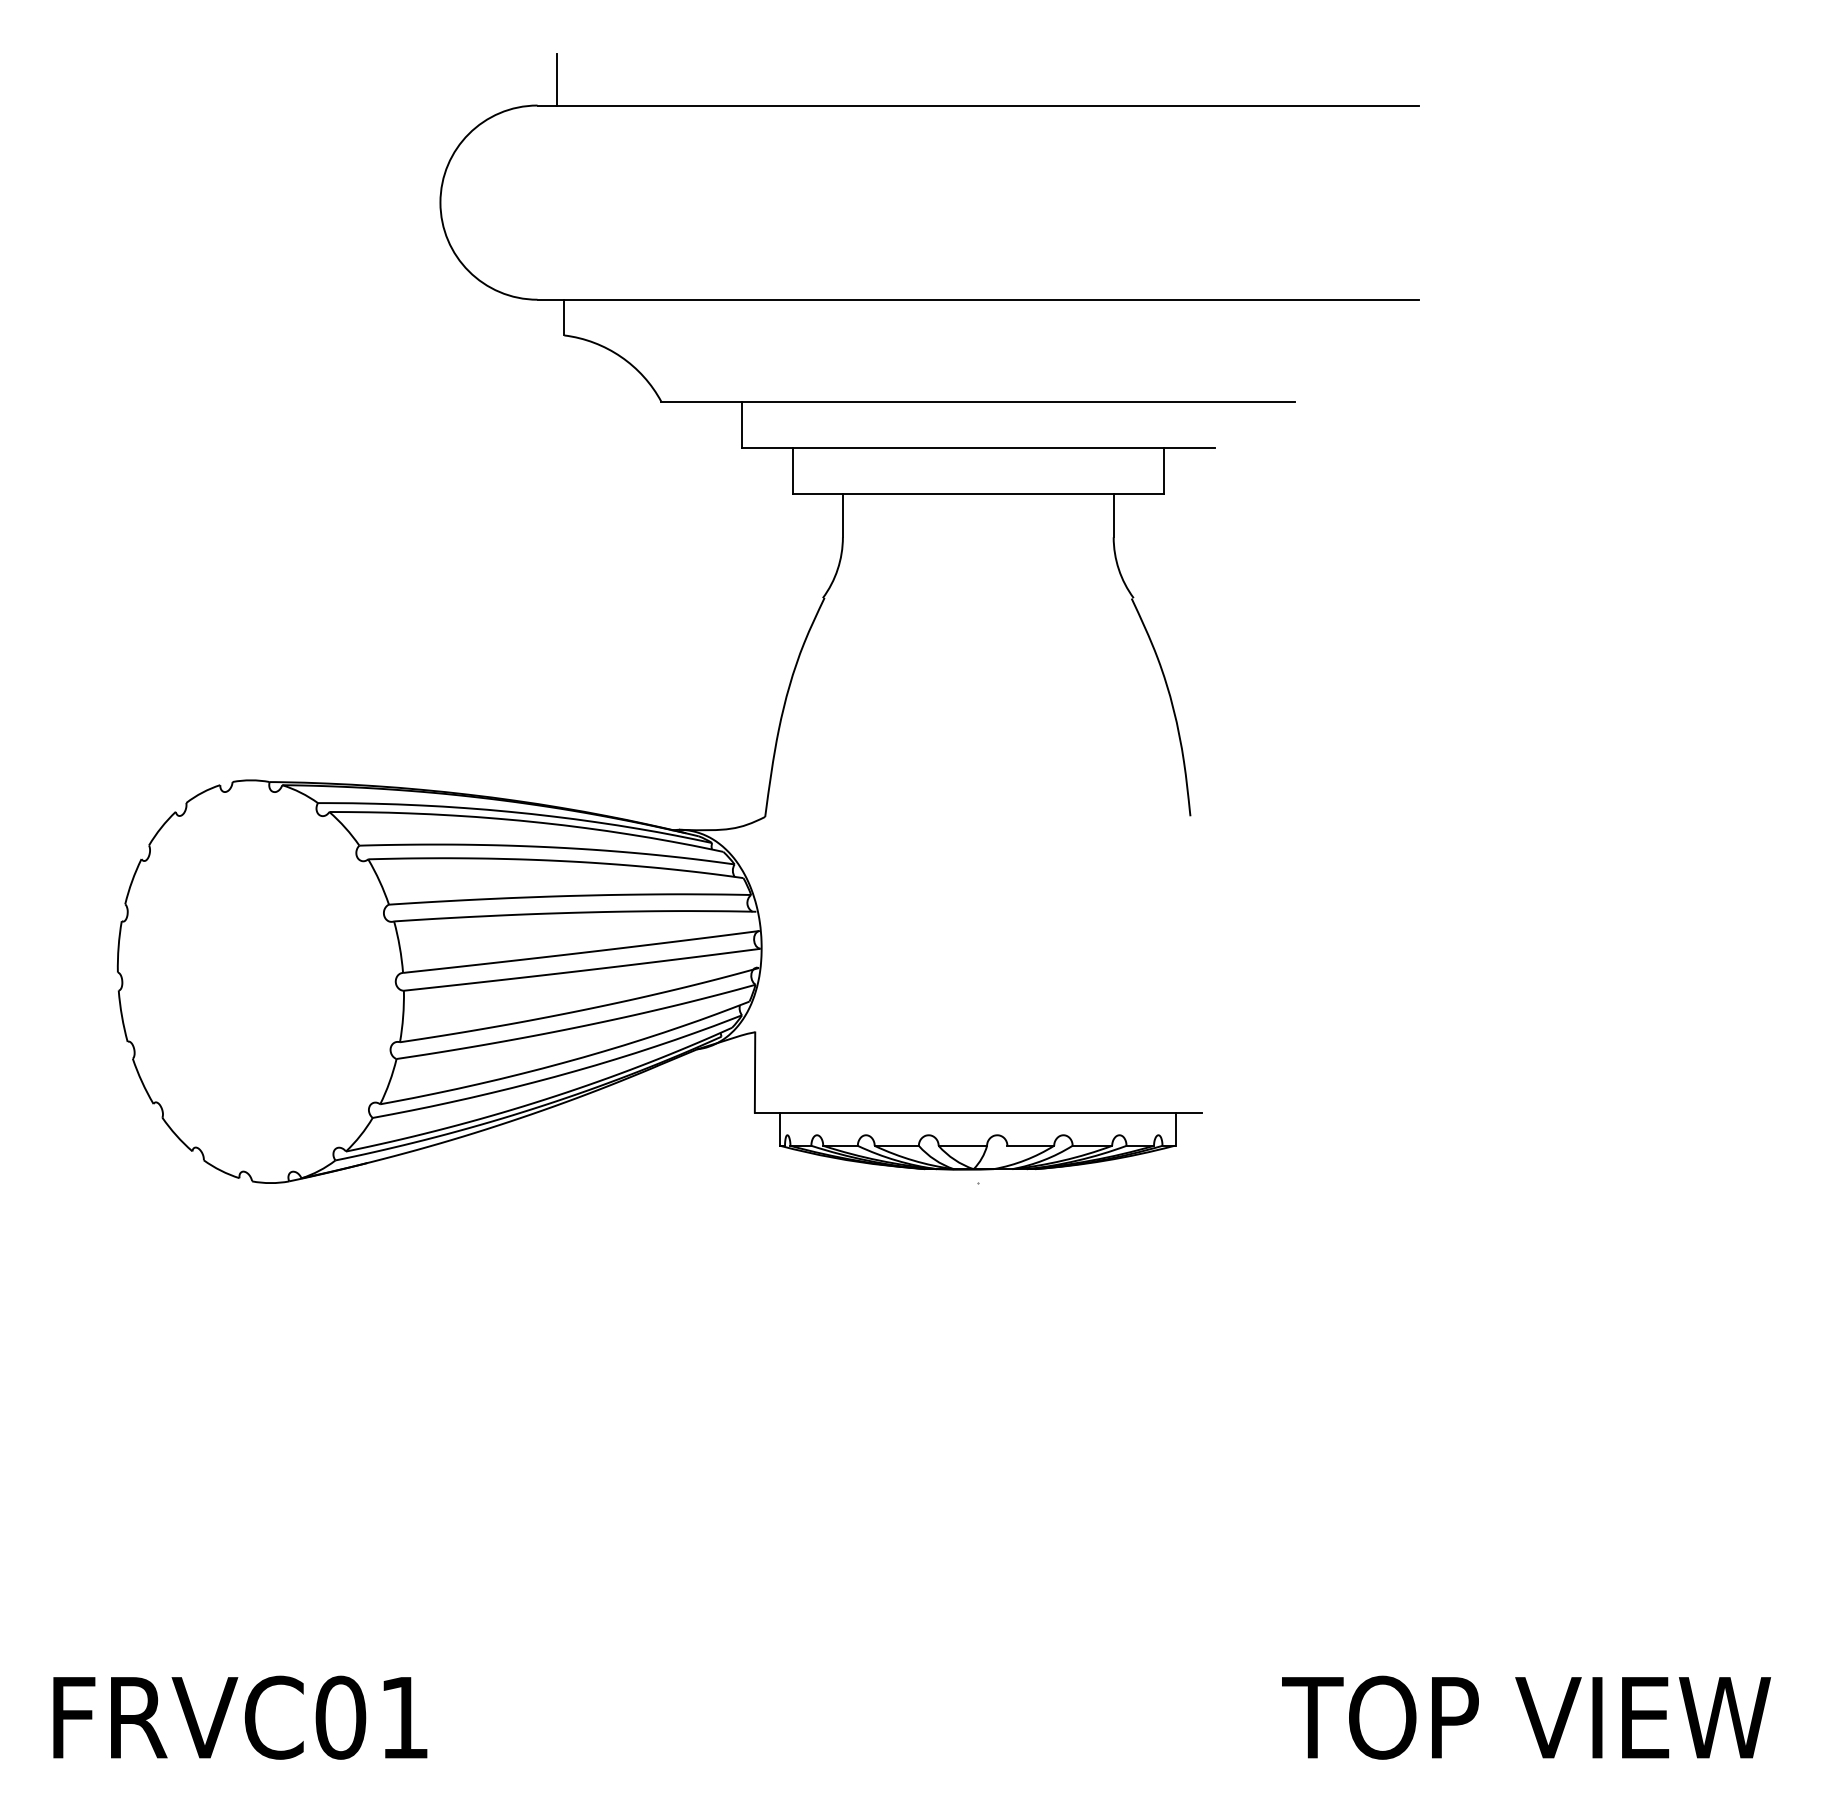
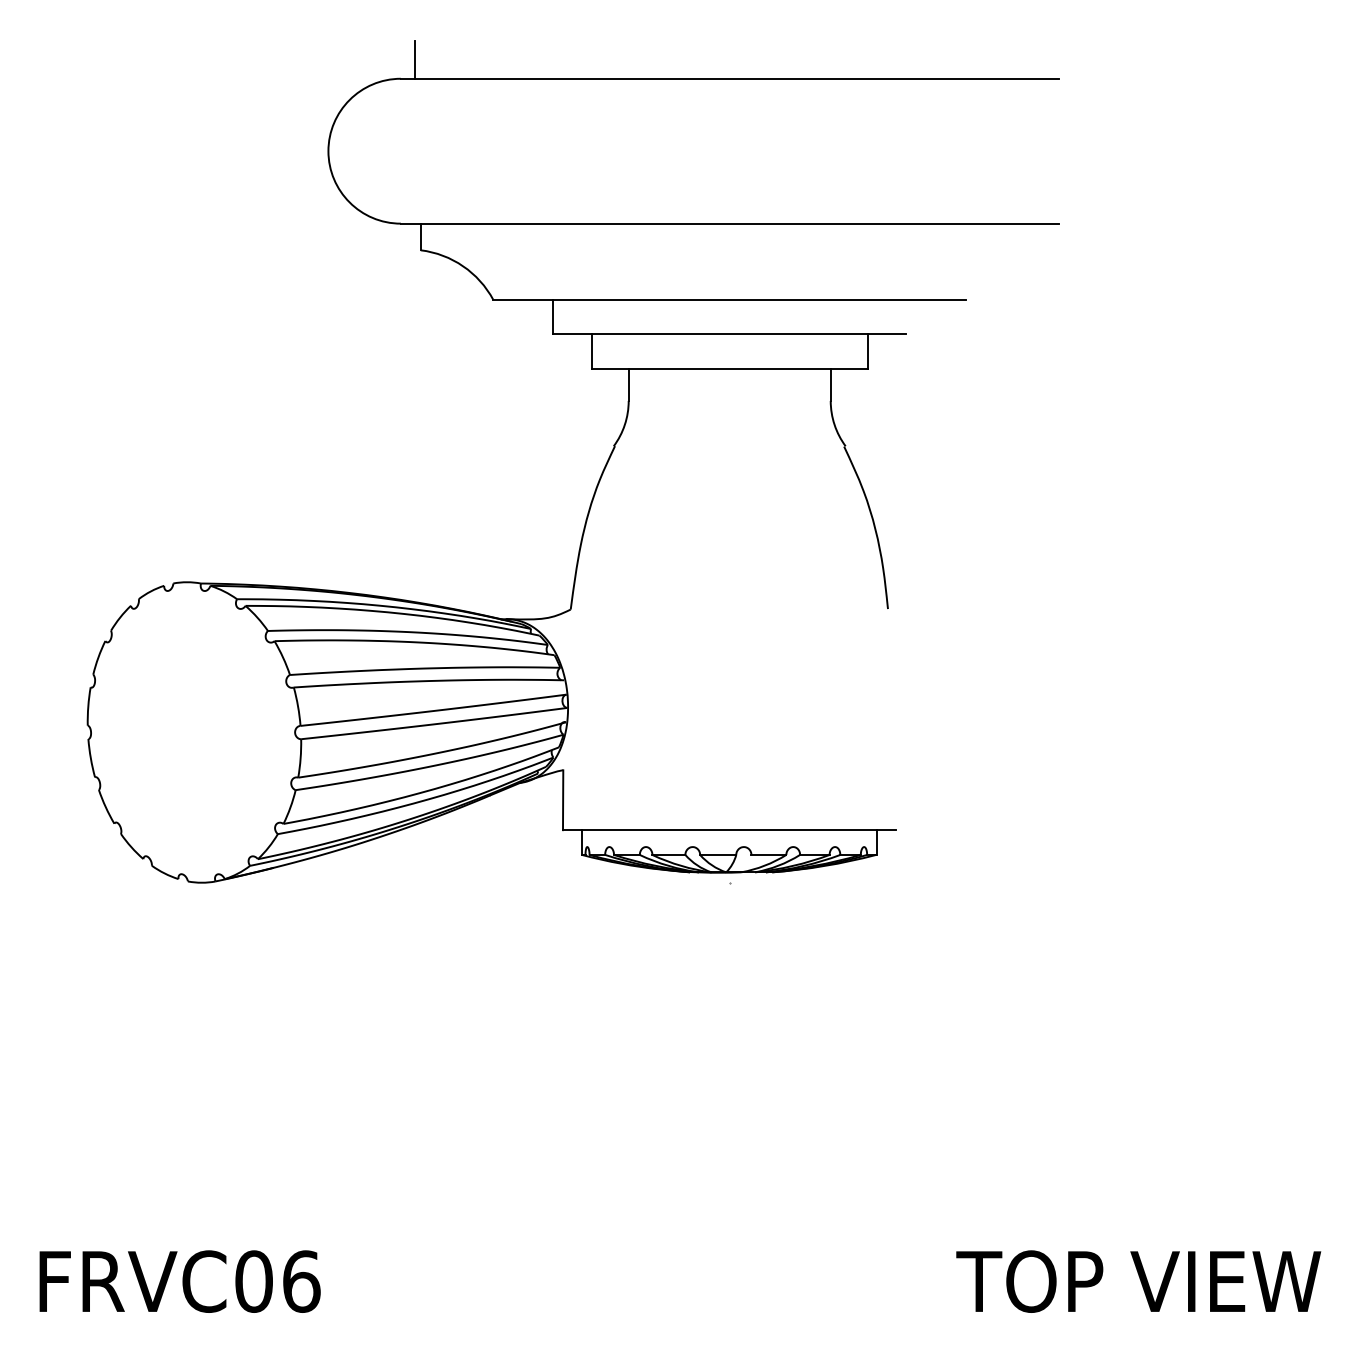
text: (404, 1717) -> (301, 1281), FRVC01 -> FRVC06

